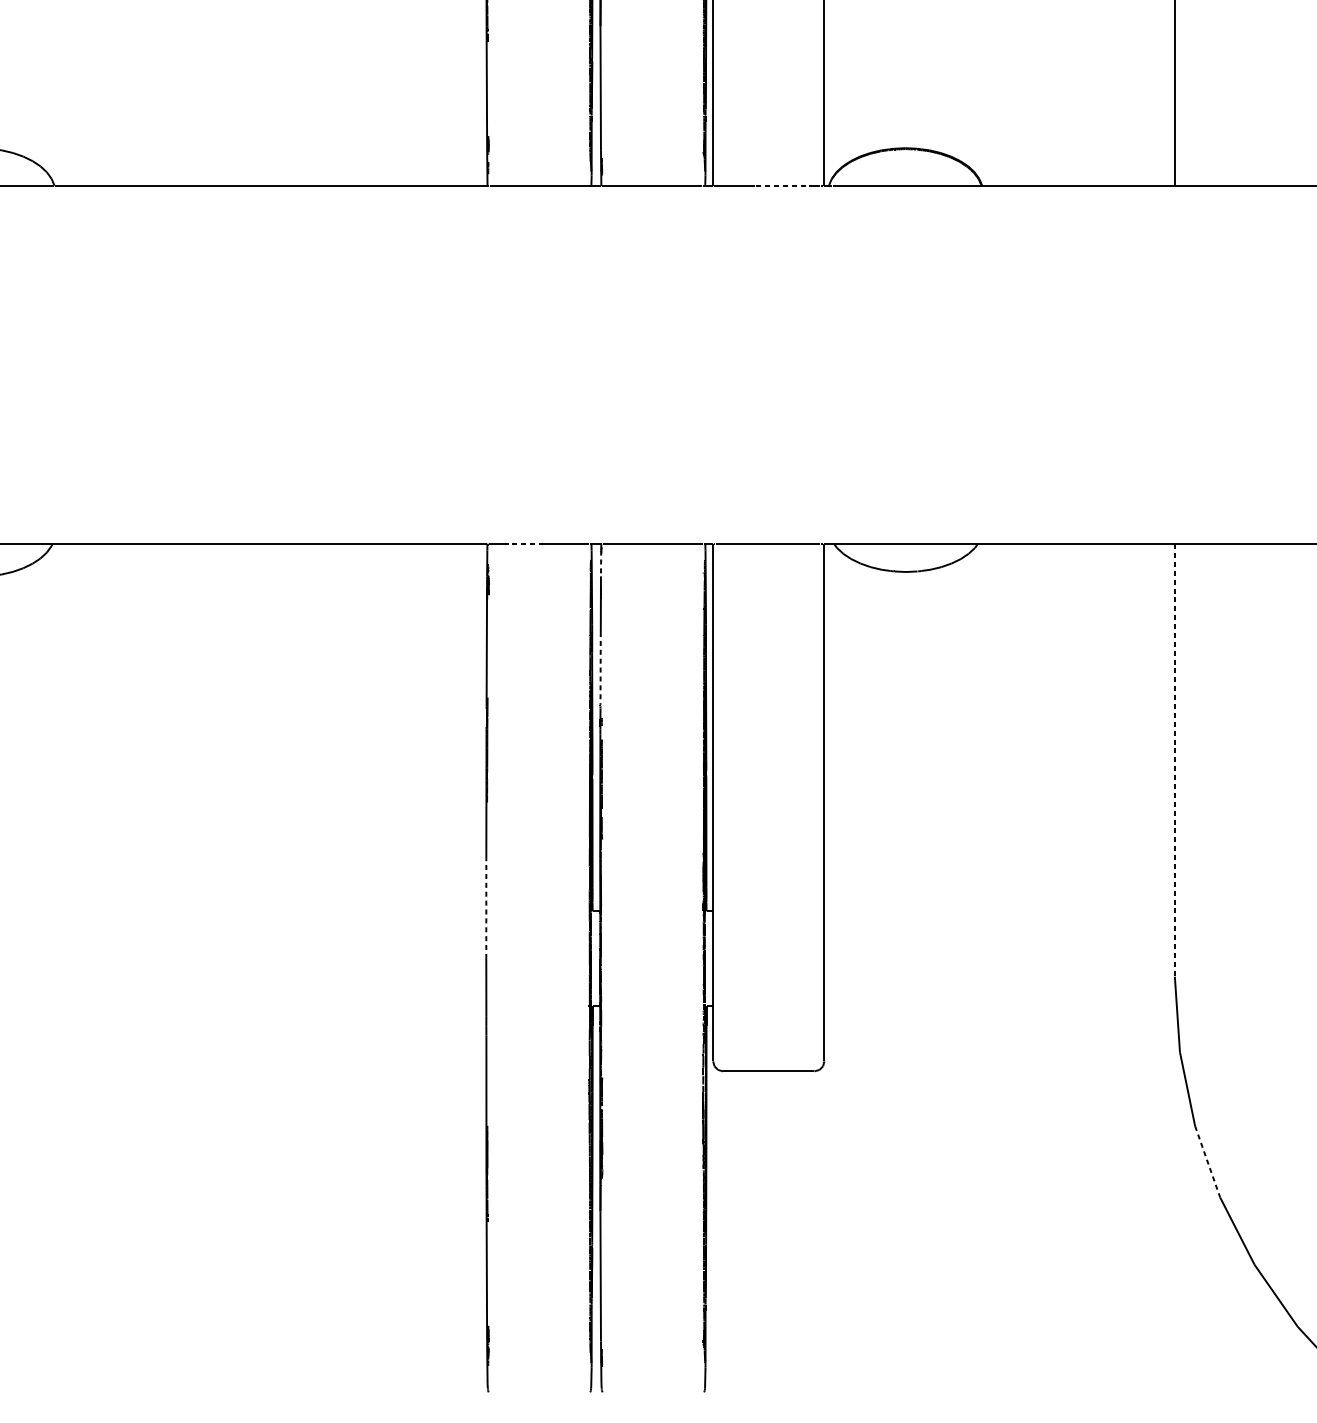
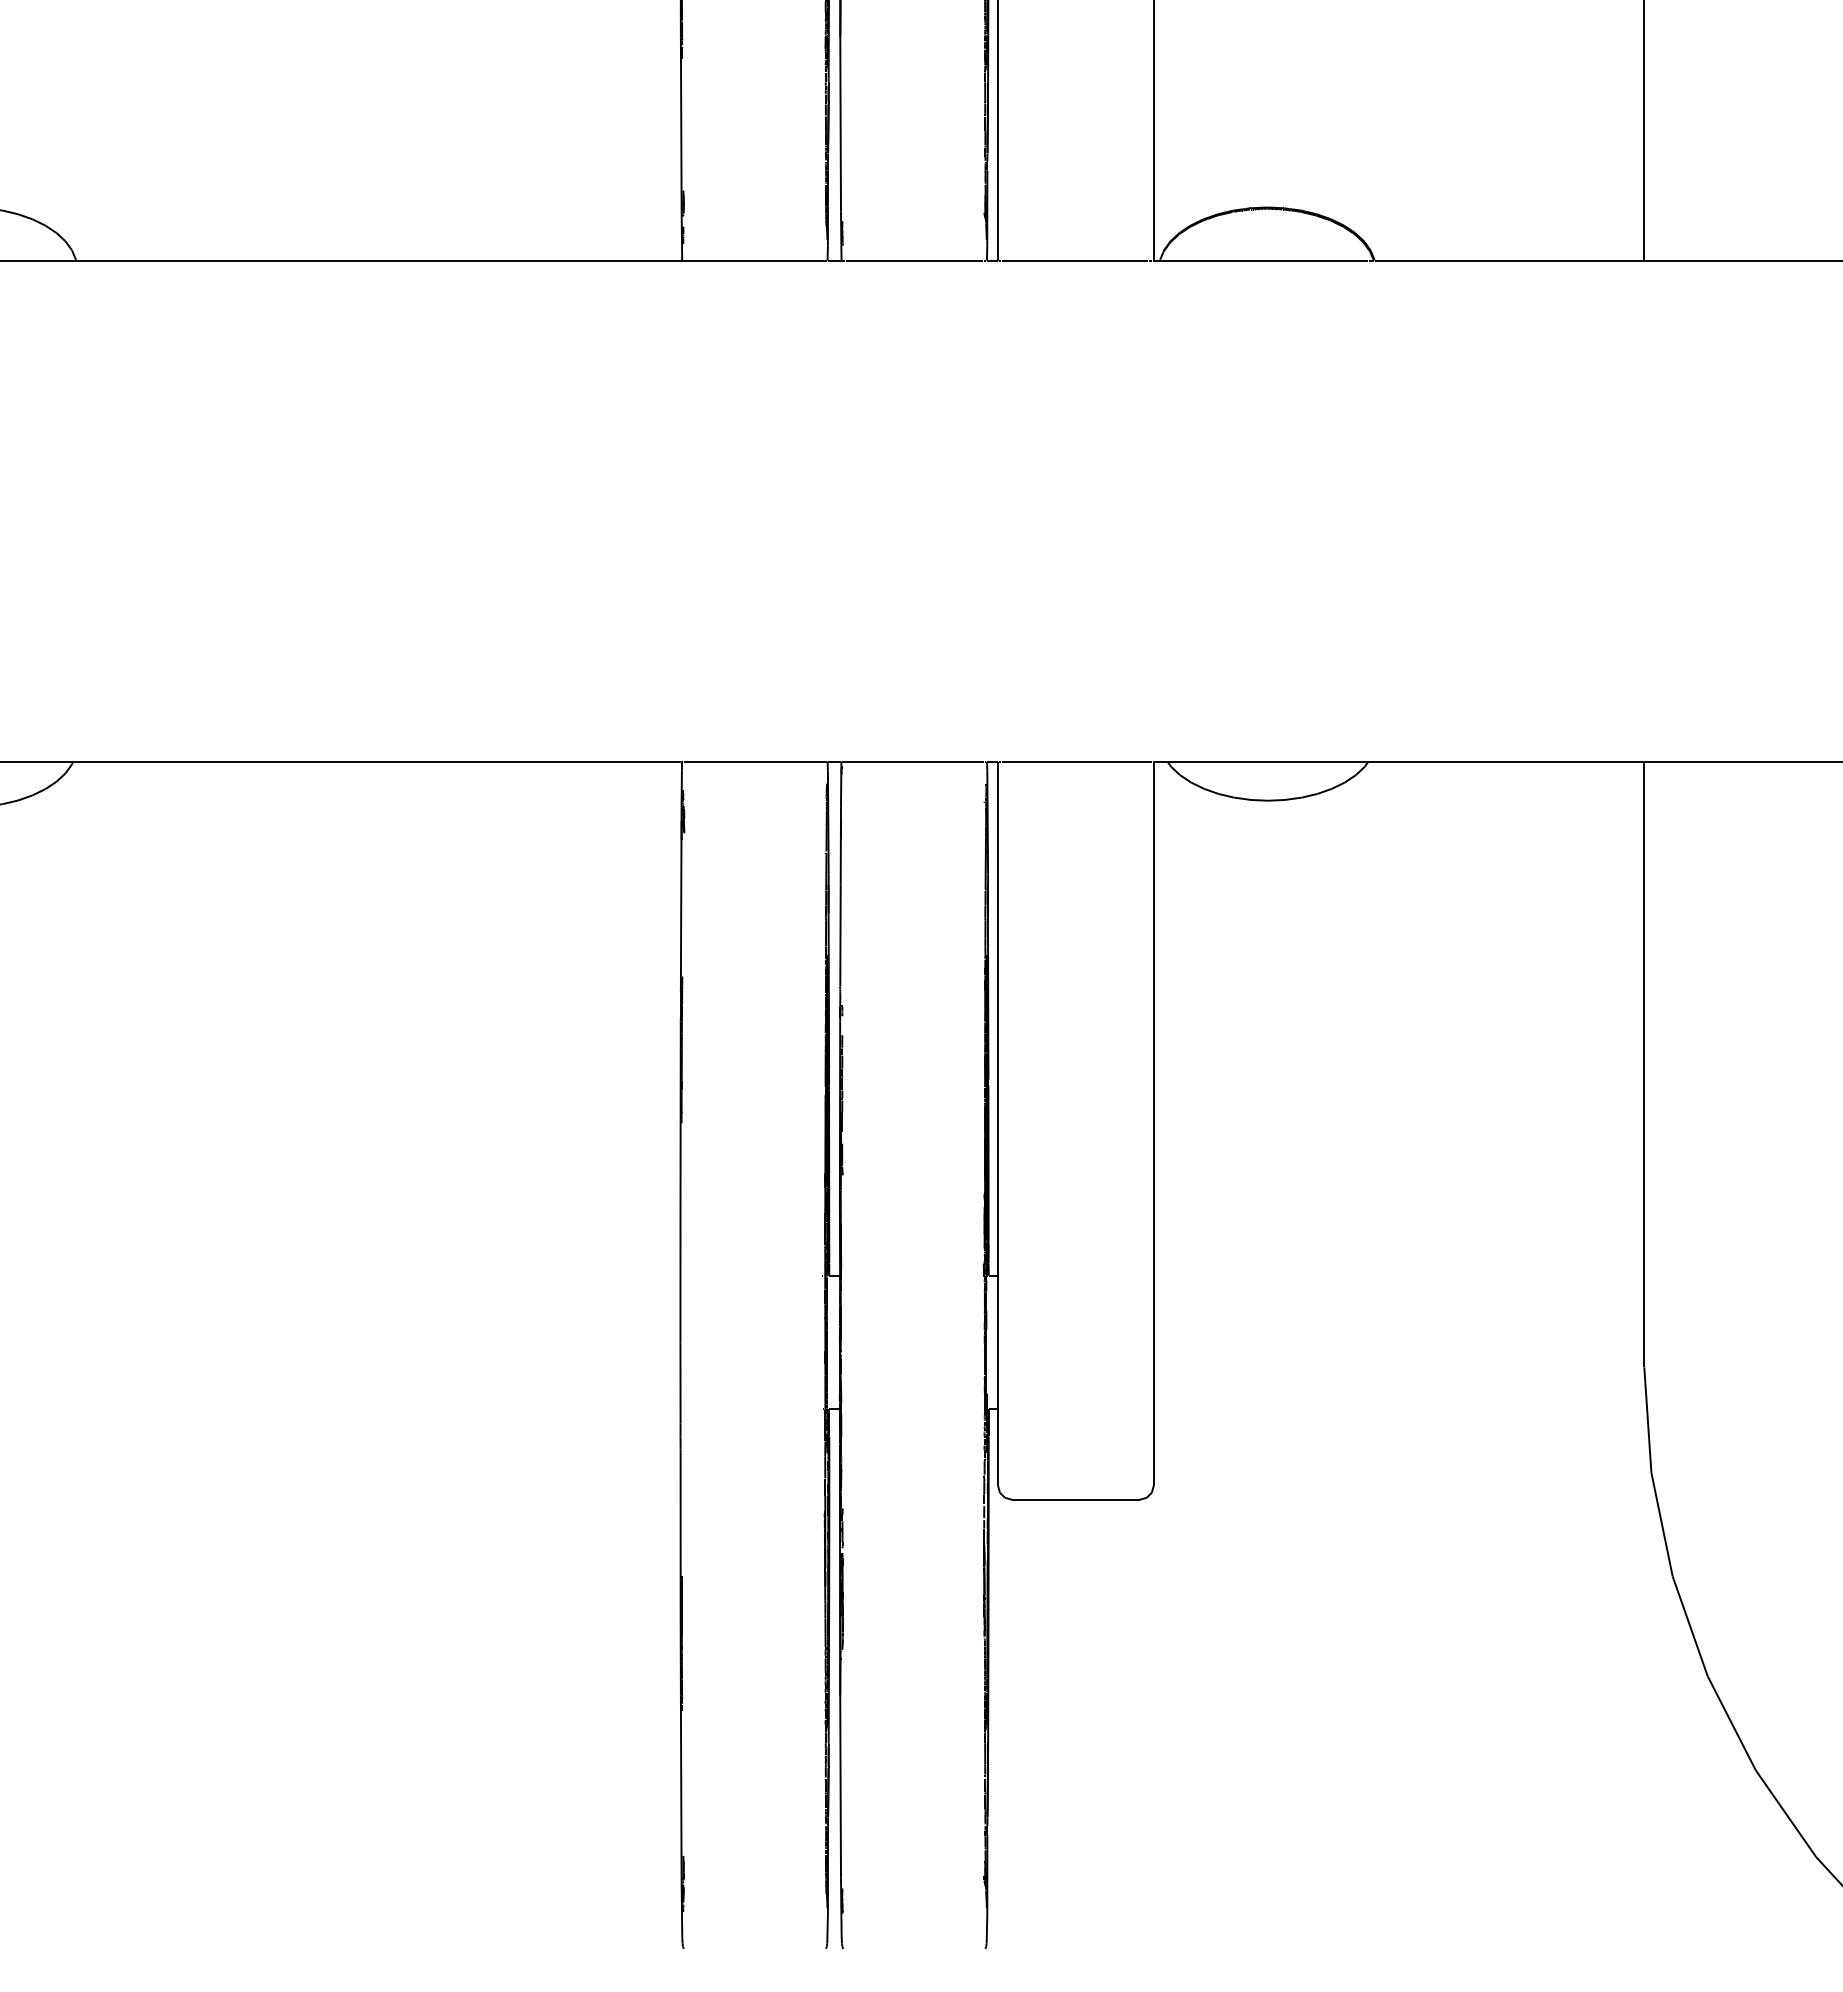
line: (784, 186) -> (1097, 260), dashed -> solid
line: (521, 543) -> (729, 761), dashed -> solid
line: (601, 563) -> (841, 789), dashed -> solid
line: (600, 668) -> (840, 935), dashed -> solid
line: (1175, 760) -> (1644, 1064), dashed -> solid
line: (486, 908) -> (680, 1271), dashed -> solid
line: (1207, 1161) -> (1690, 1626), dashed -> solid

